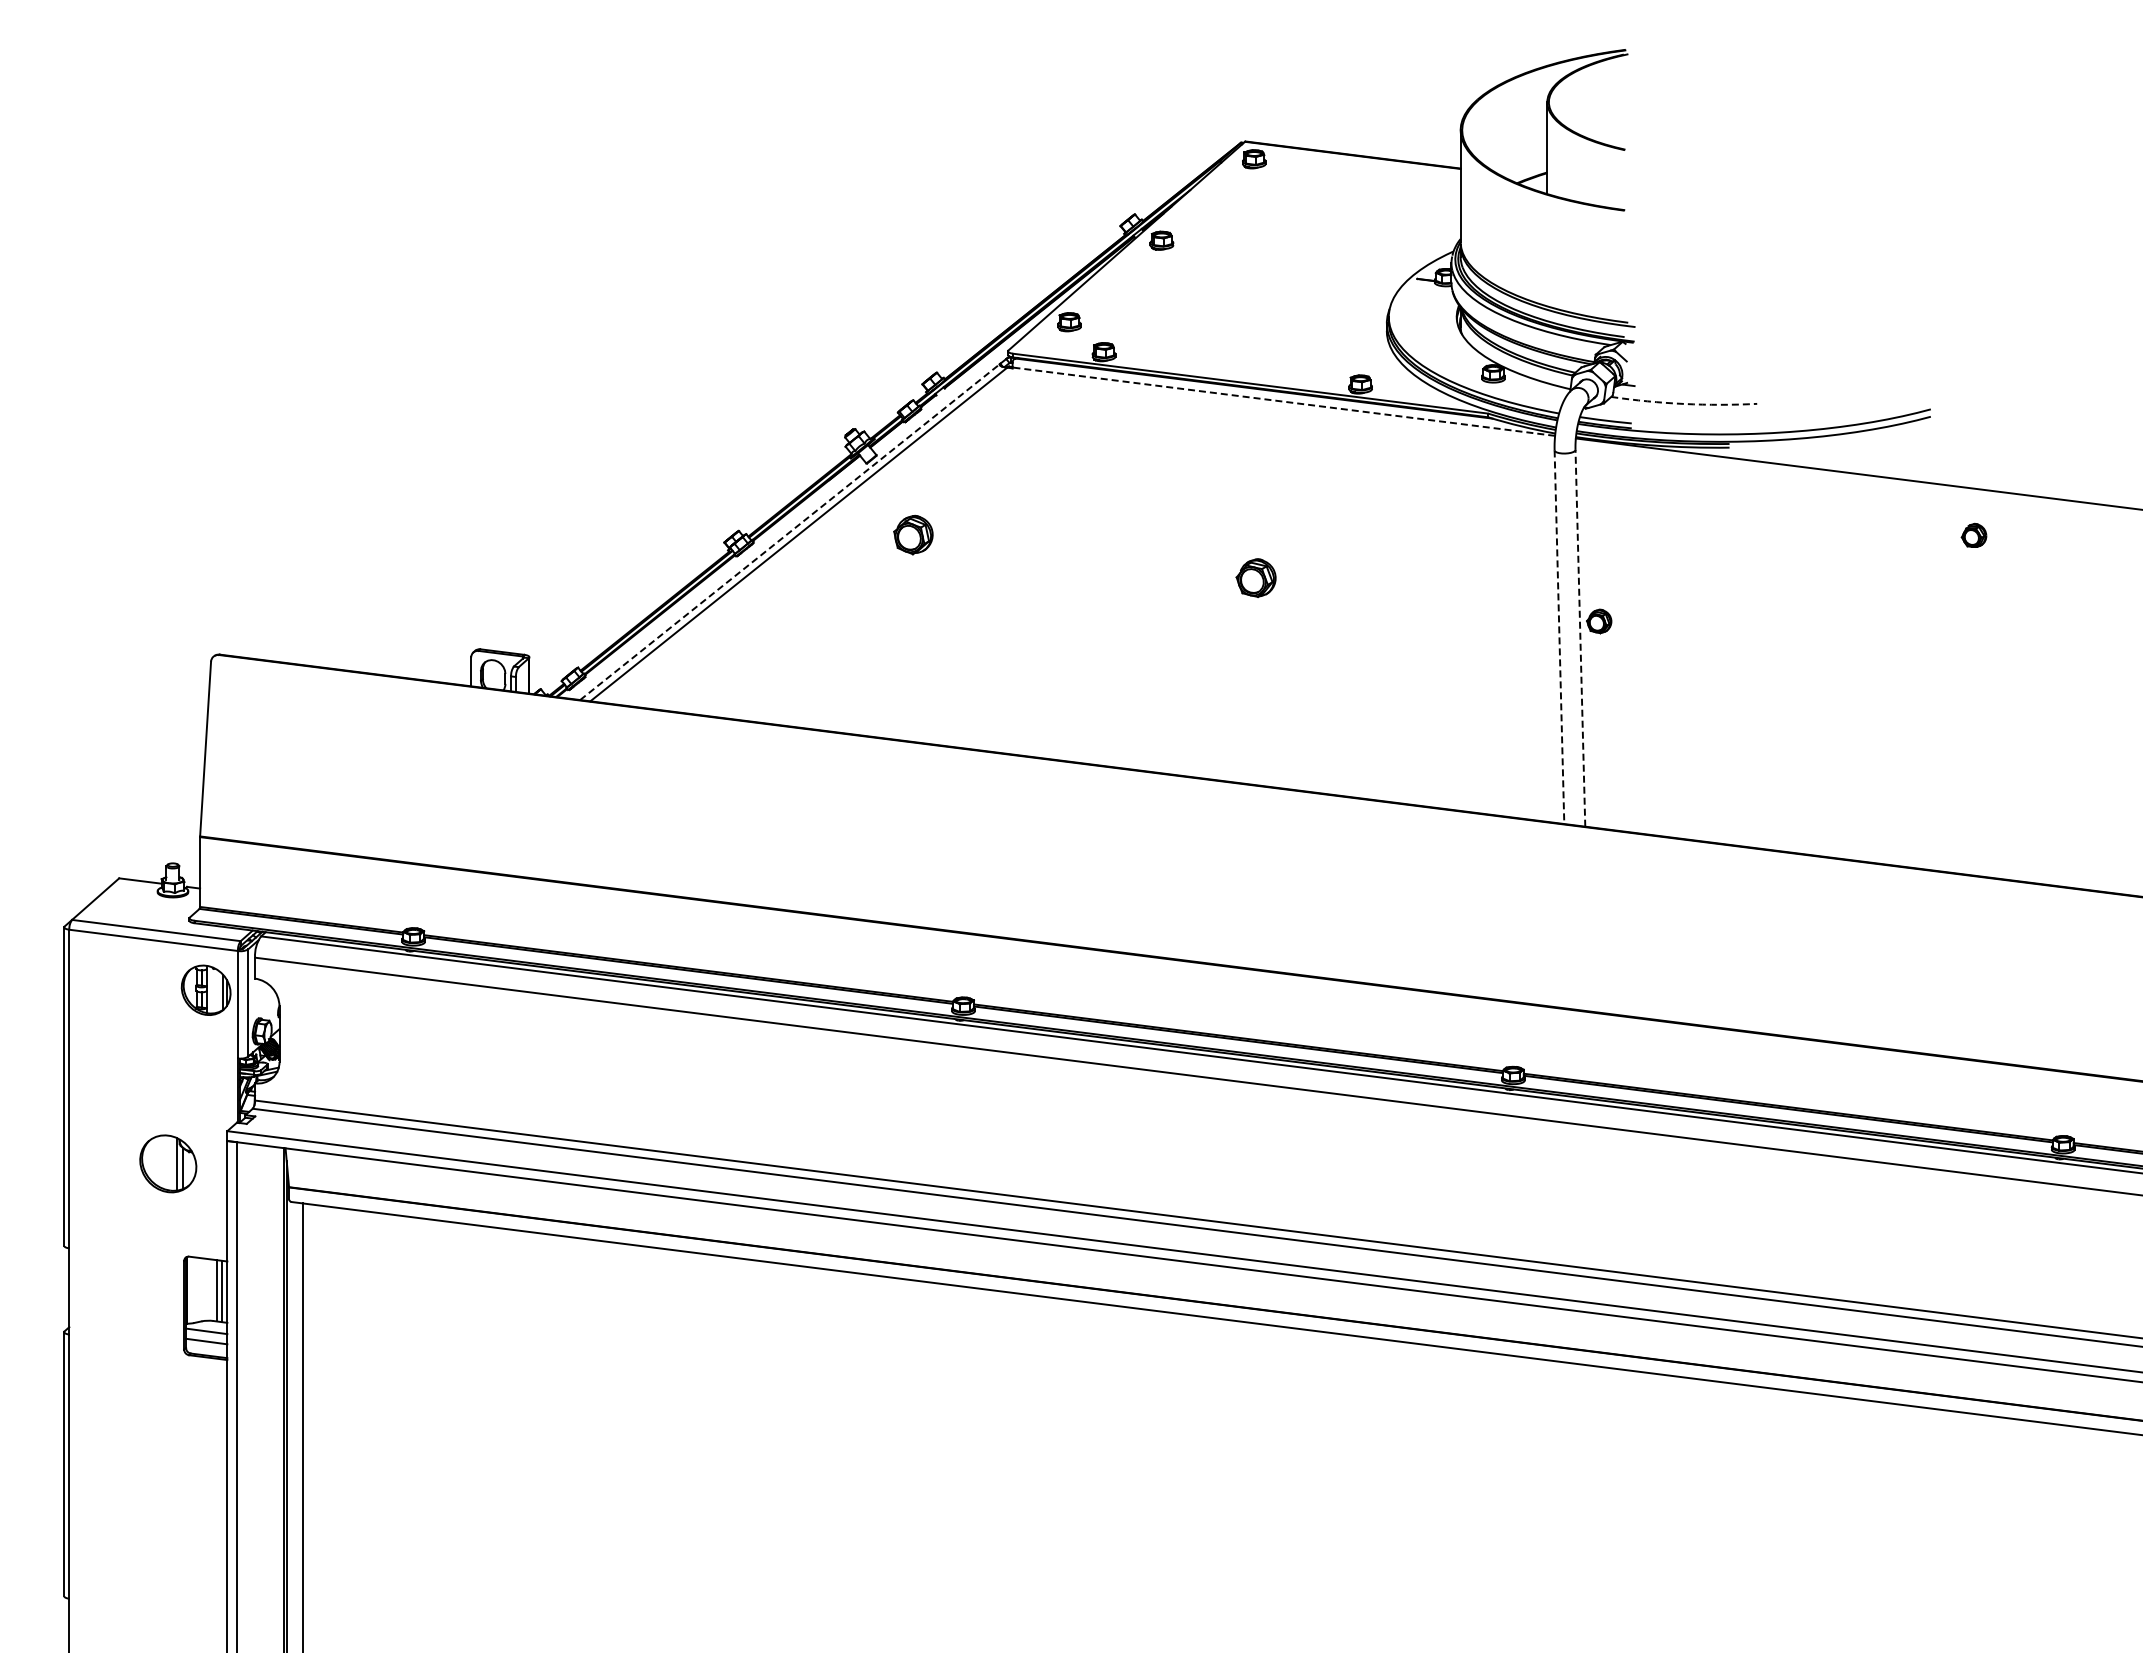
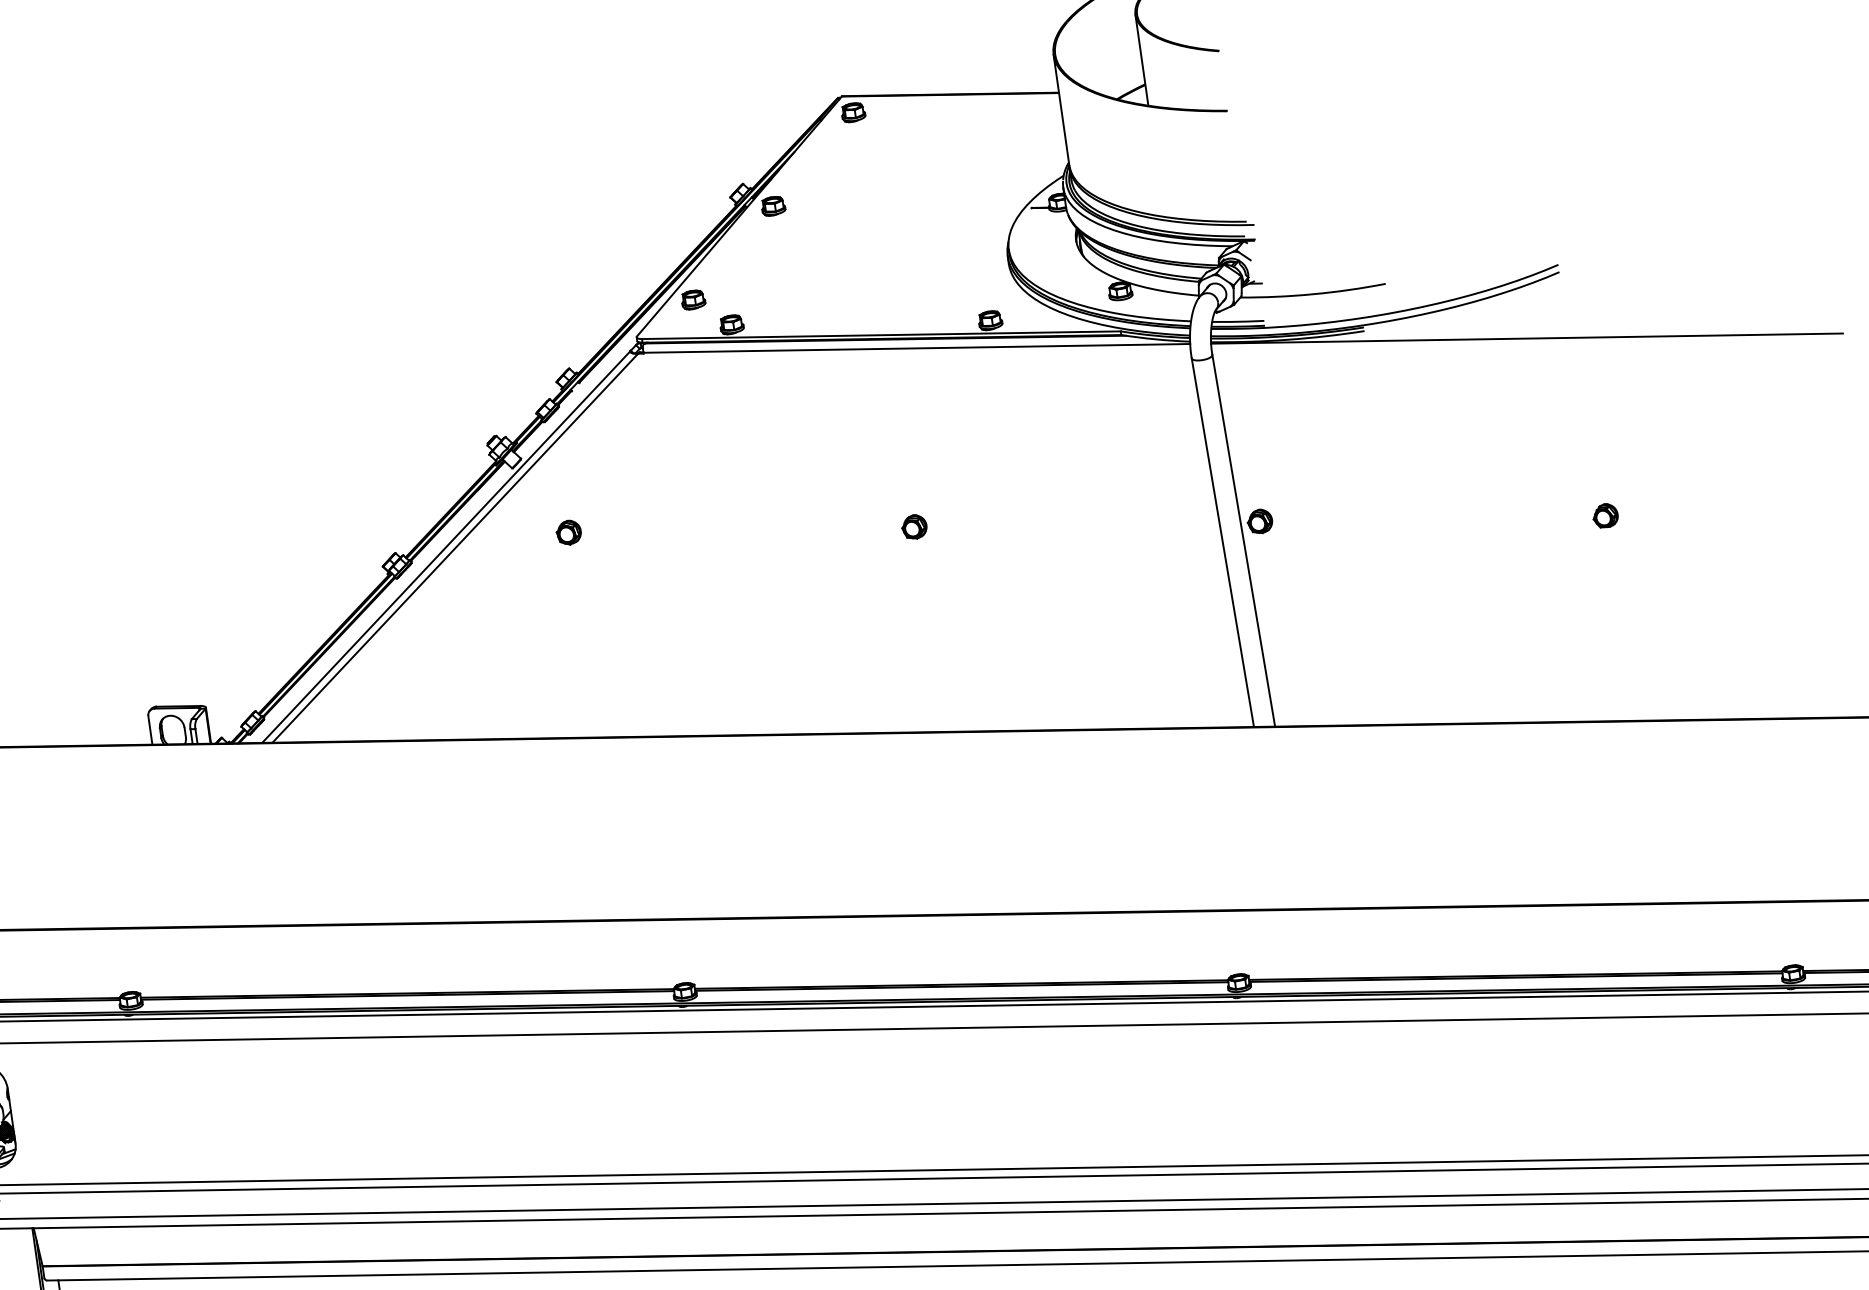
line: (1283, 401) -> (916, 348), dashed -> solid
arc: (1684, 403) -> (1313, 293), dashed -> solid
line: (790, 532) -> (446, 547), dashed -> solid
part: (1973, 534) -> (1604, 514), moved
part: (913, 535) -> (569, 533), size x0.62
part: (1256, 578) -> (914, 527), size x0.62
line: (1559, 637) -> (1222, 542), dashed -> solid
line: (1580, 637) -> (1243, 540), dashed -> solid

